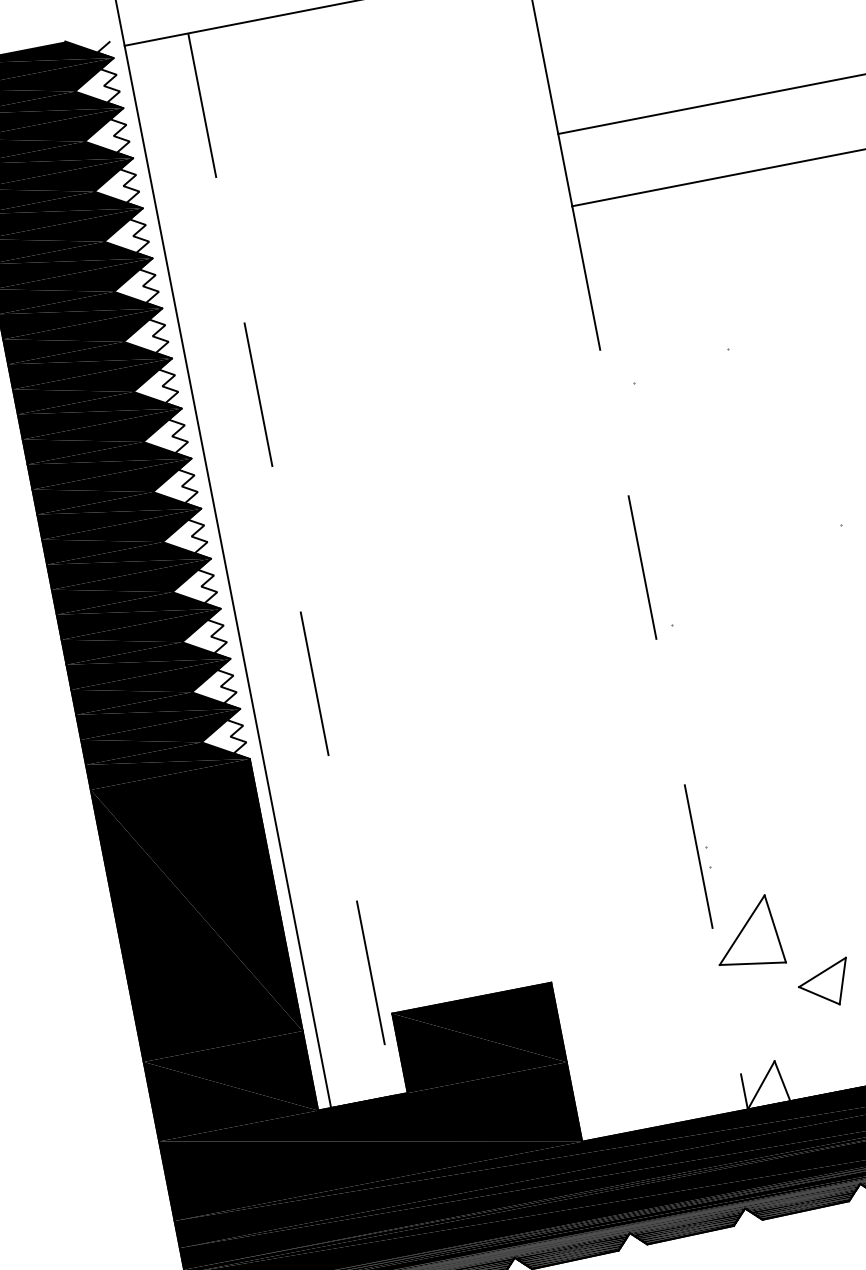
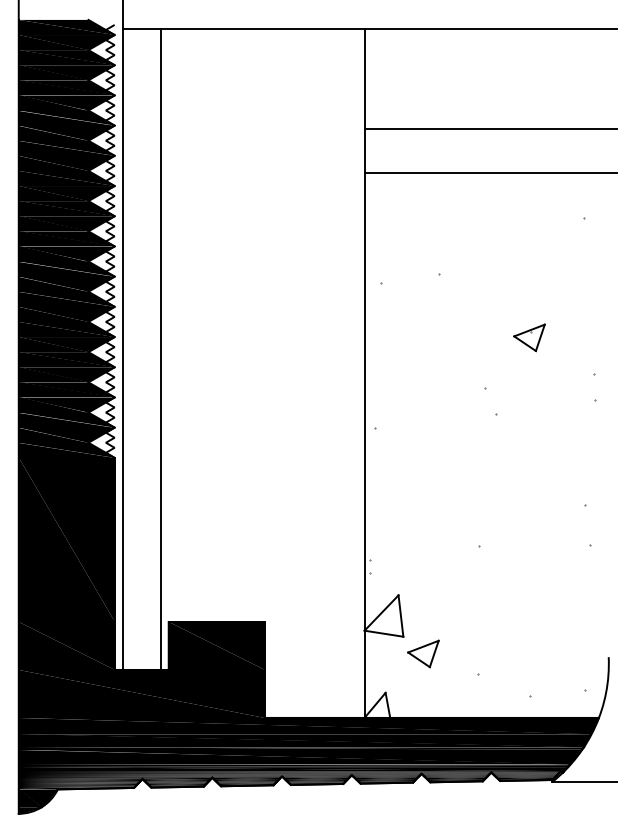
line: (291, 566) -> (160, 350), dashed -> solid
line: (659, 658) -> (364, 445), dashed -> solid

